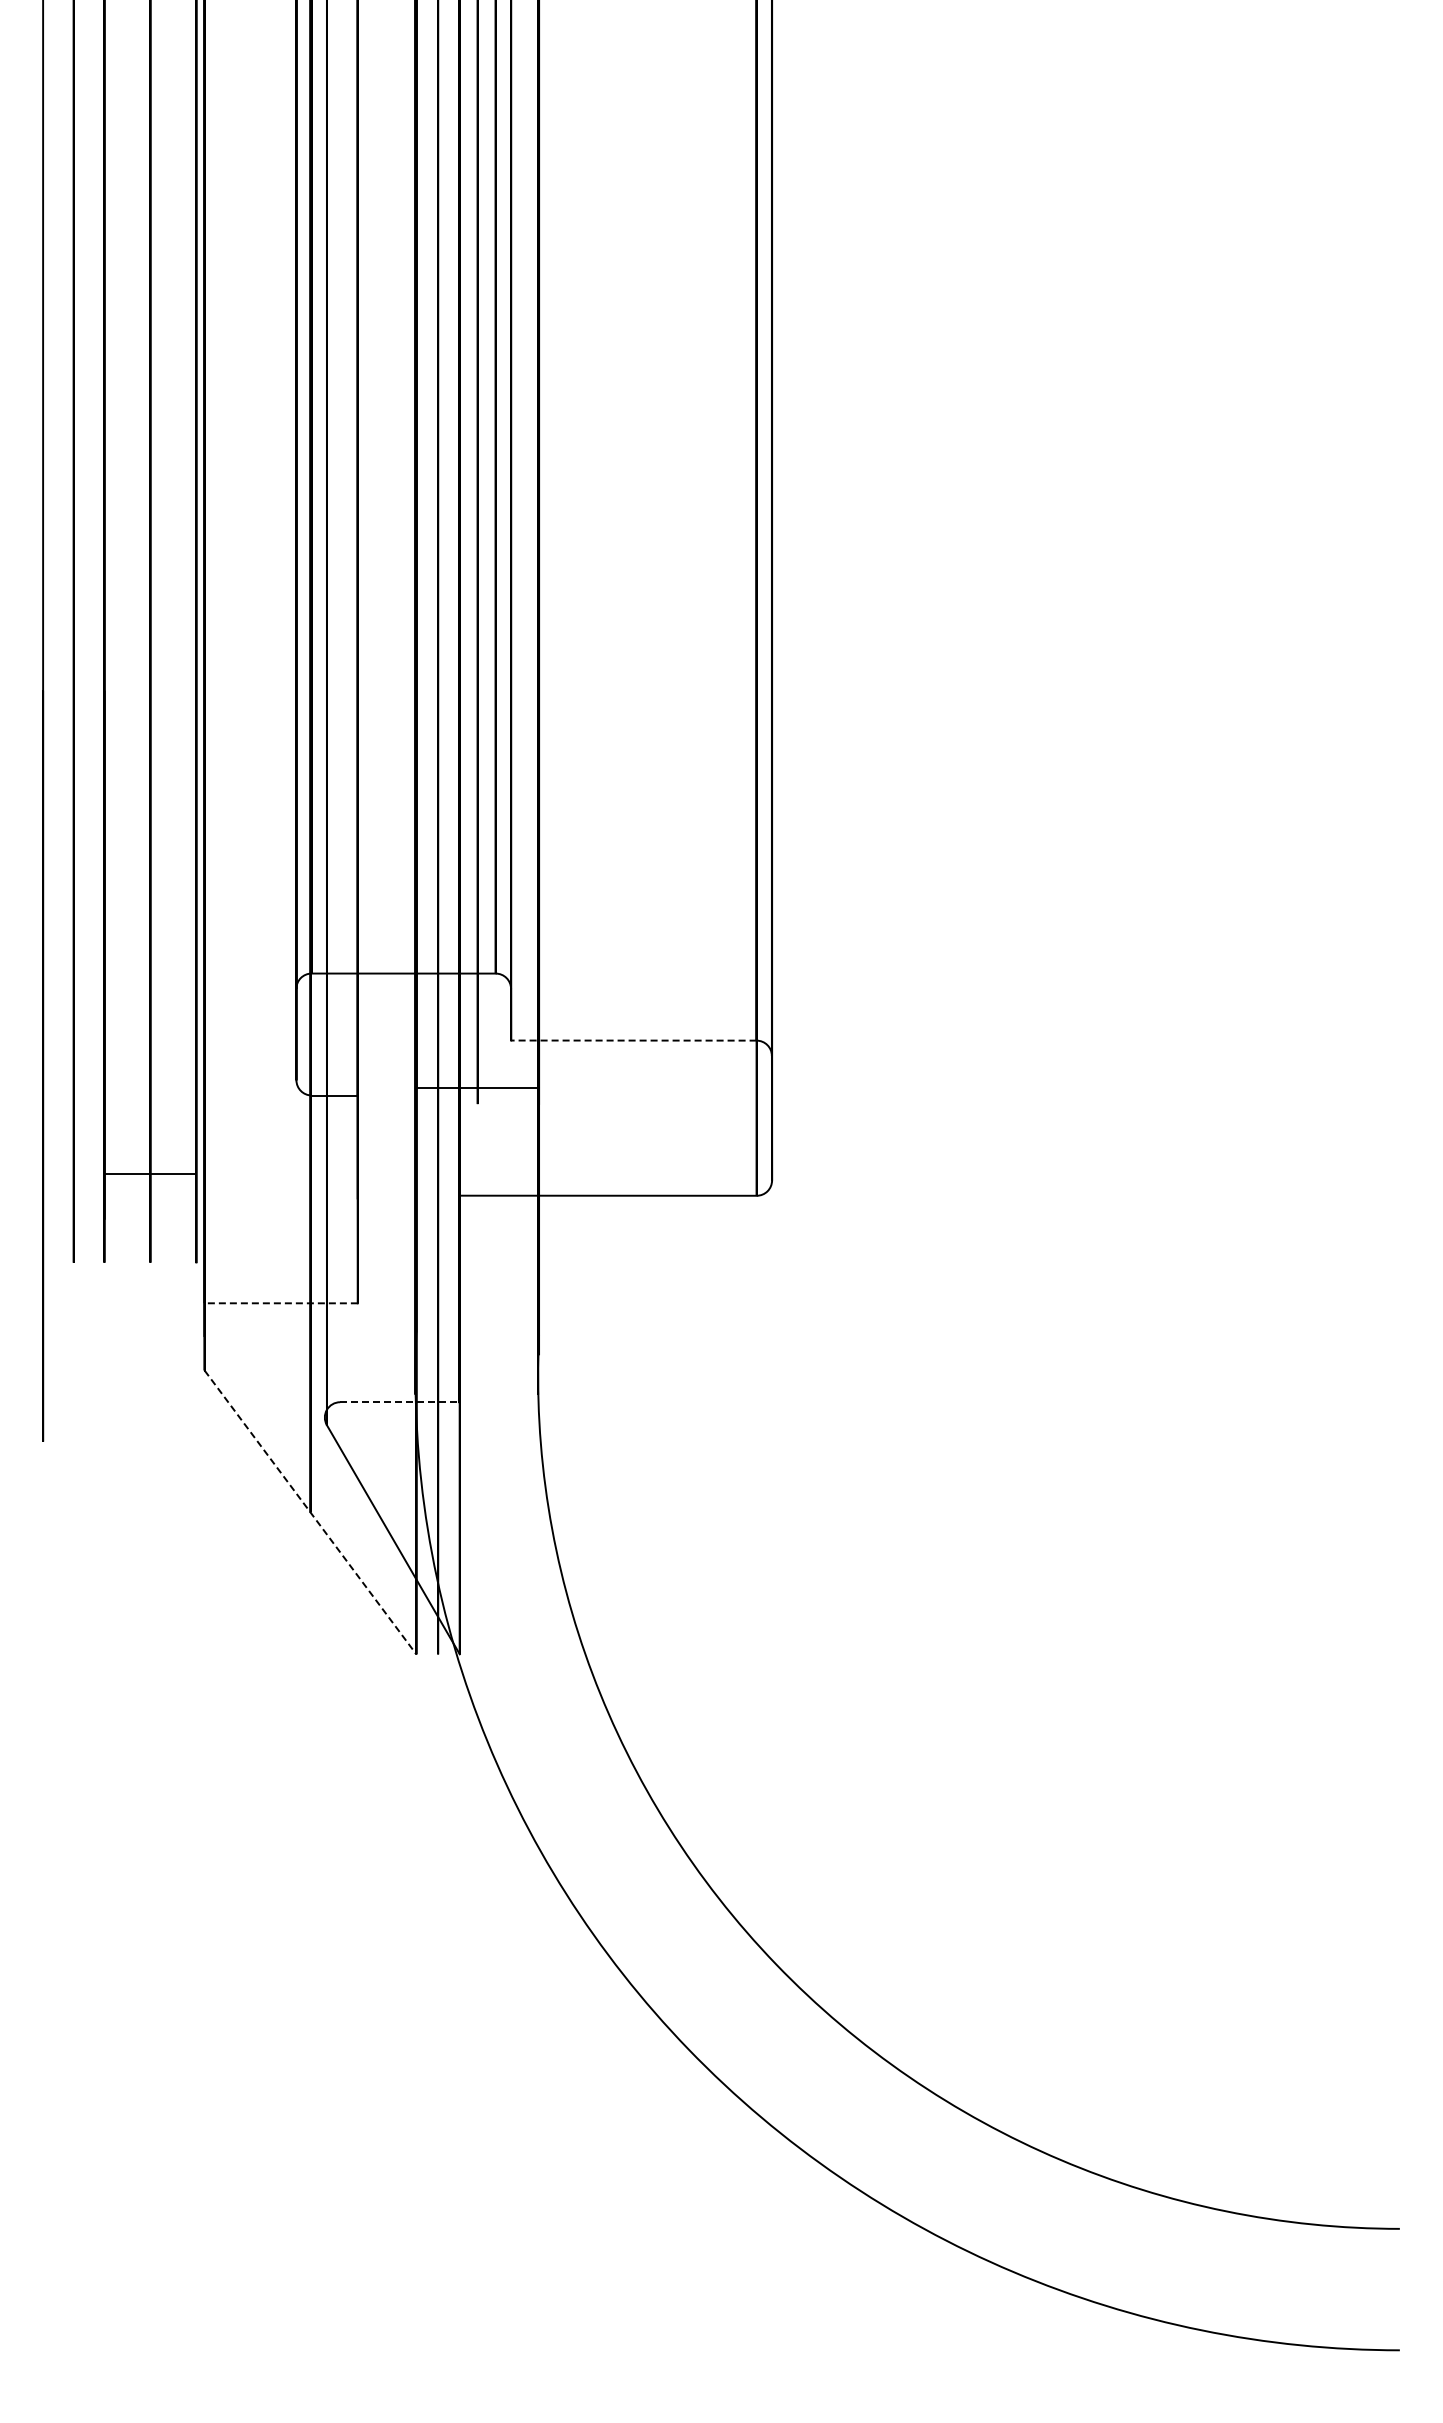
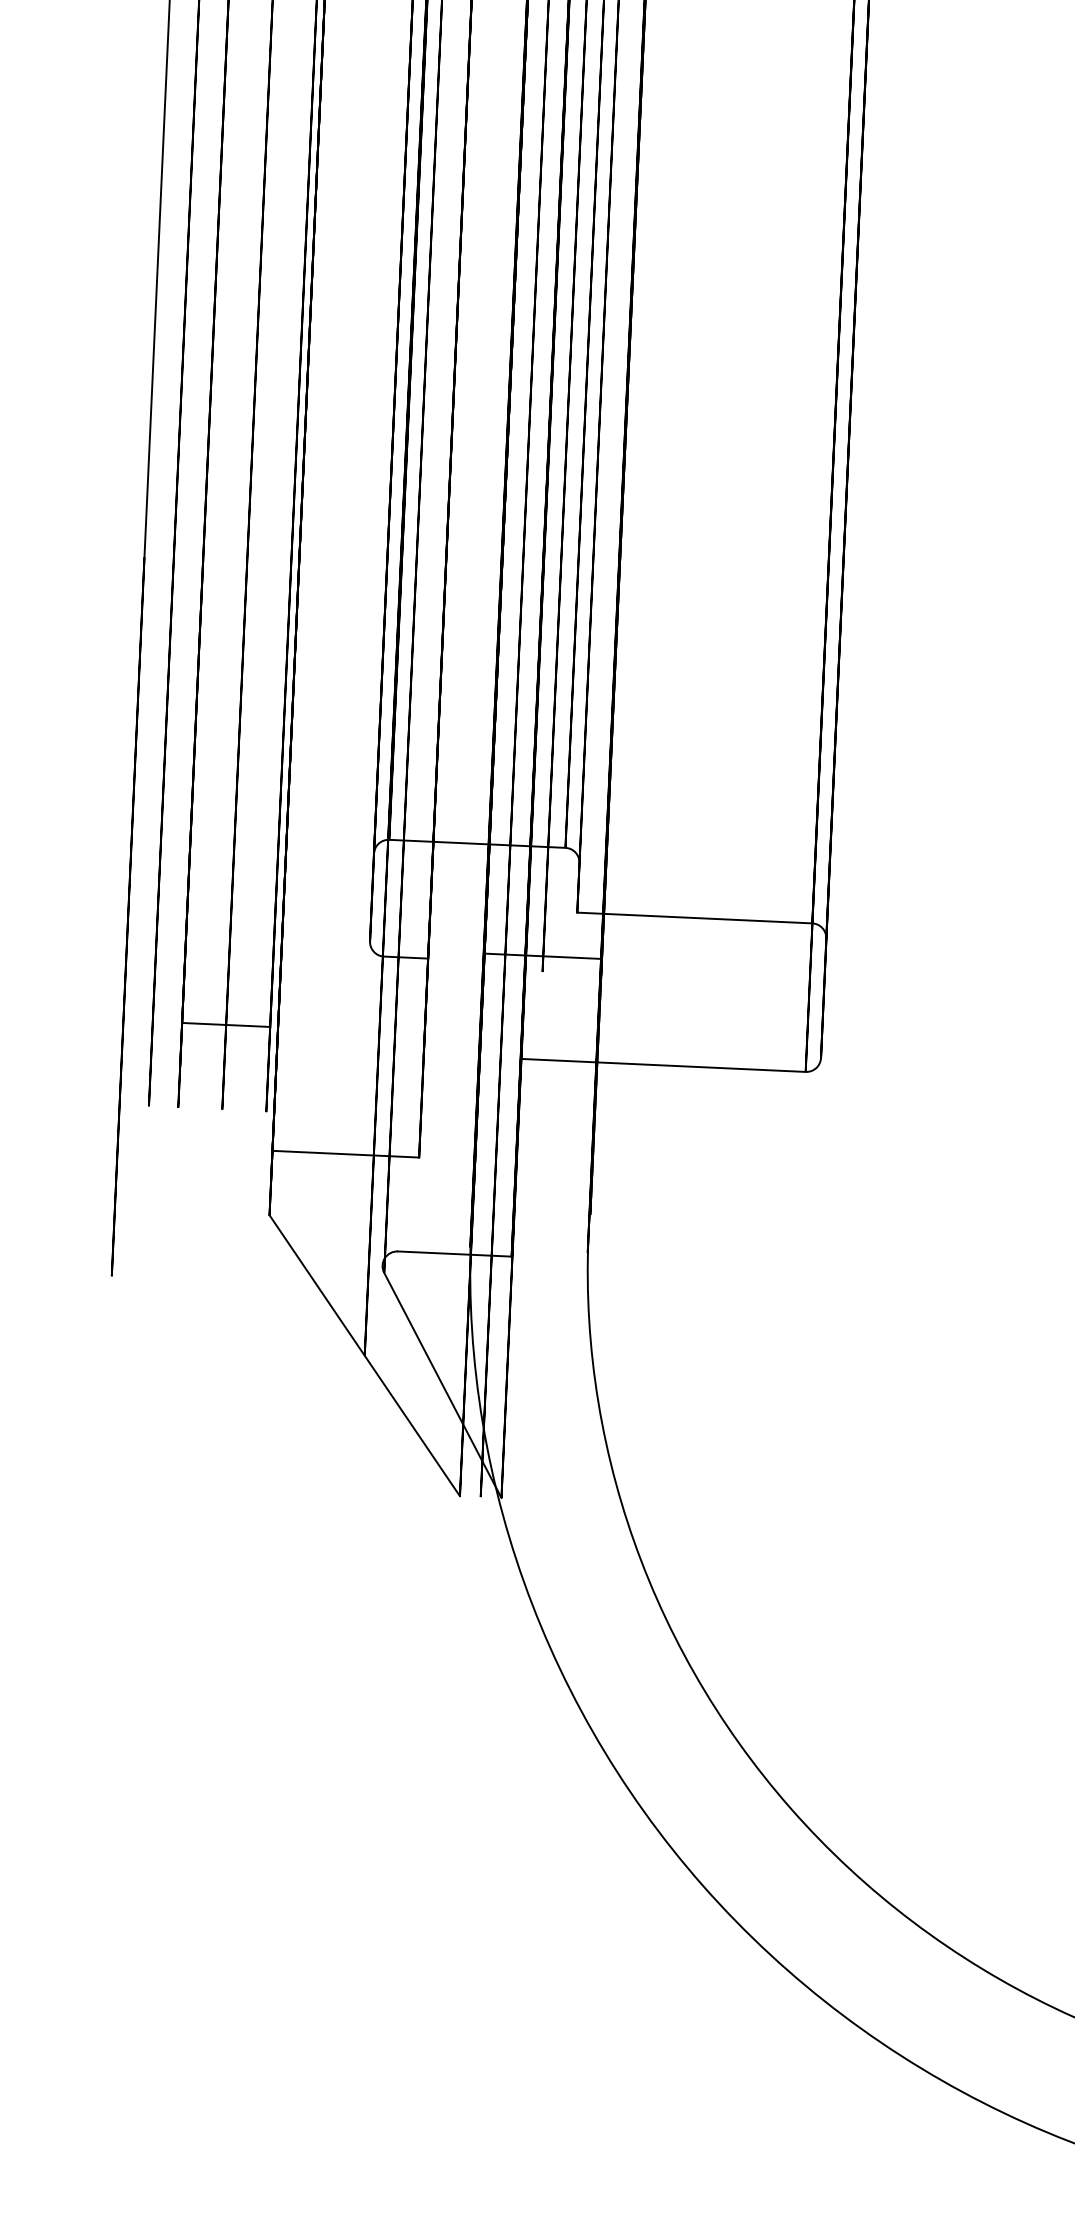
line: (633, 1040) -> (694, 917), dashed -> solid
line: (281, 1303) -> (346, 1154), dashed -> solid
line: (400, 1402) -> (455, 1254), dashed -> solid
line: (310, 1512) -> (364, 1355), dashed -> solid

